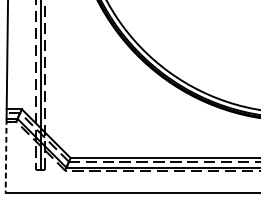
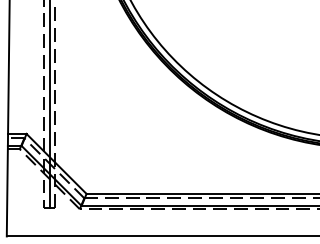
line: (6, 156) -> (7, 191), dashed -> solid

